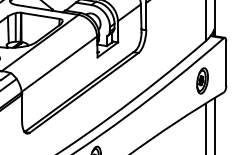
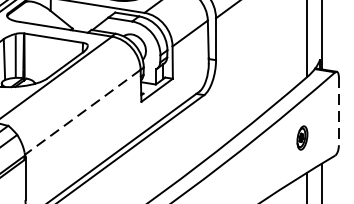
line: (59, 64) -> (82, 112), solid -> dashed
line: (226, 64) -> (339, 112), solid -> dashed
part: (202, 80) -> (302, 137), size x0.6

